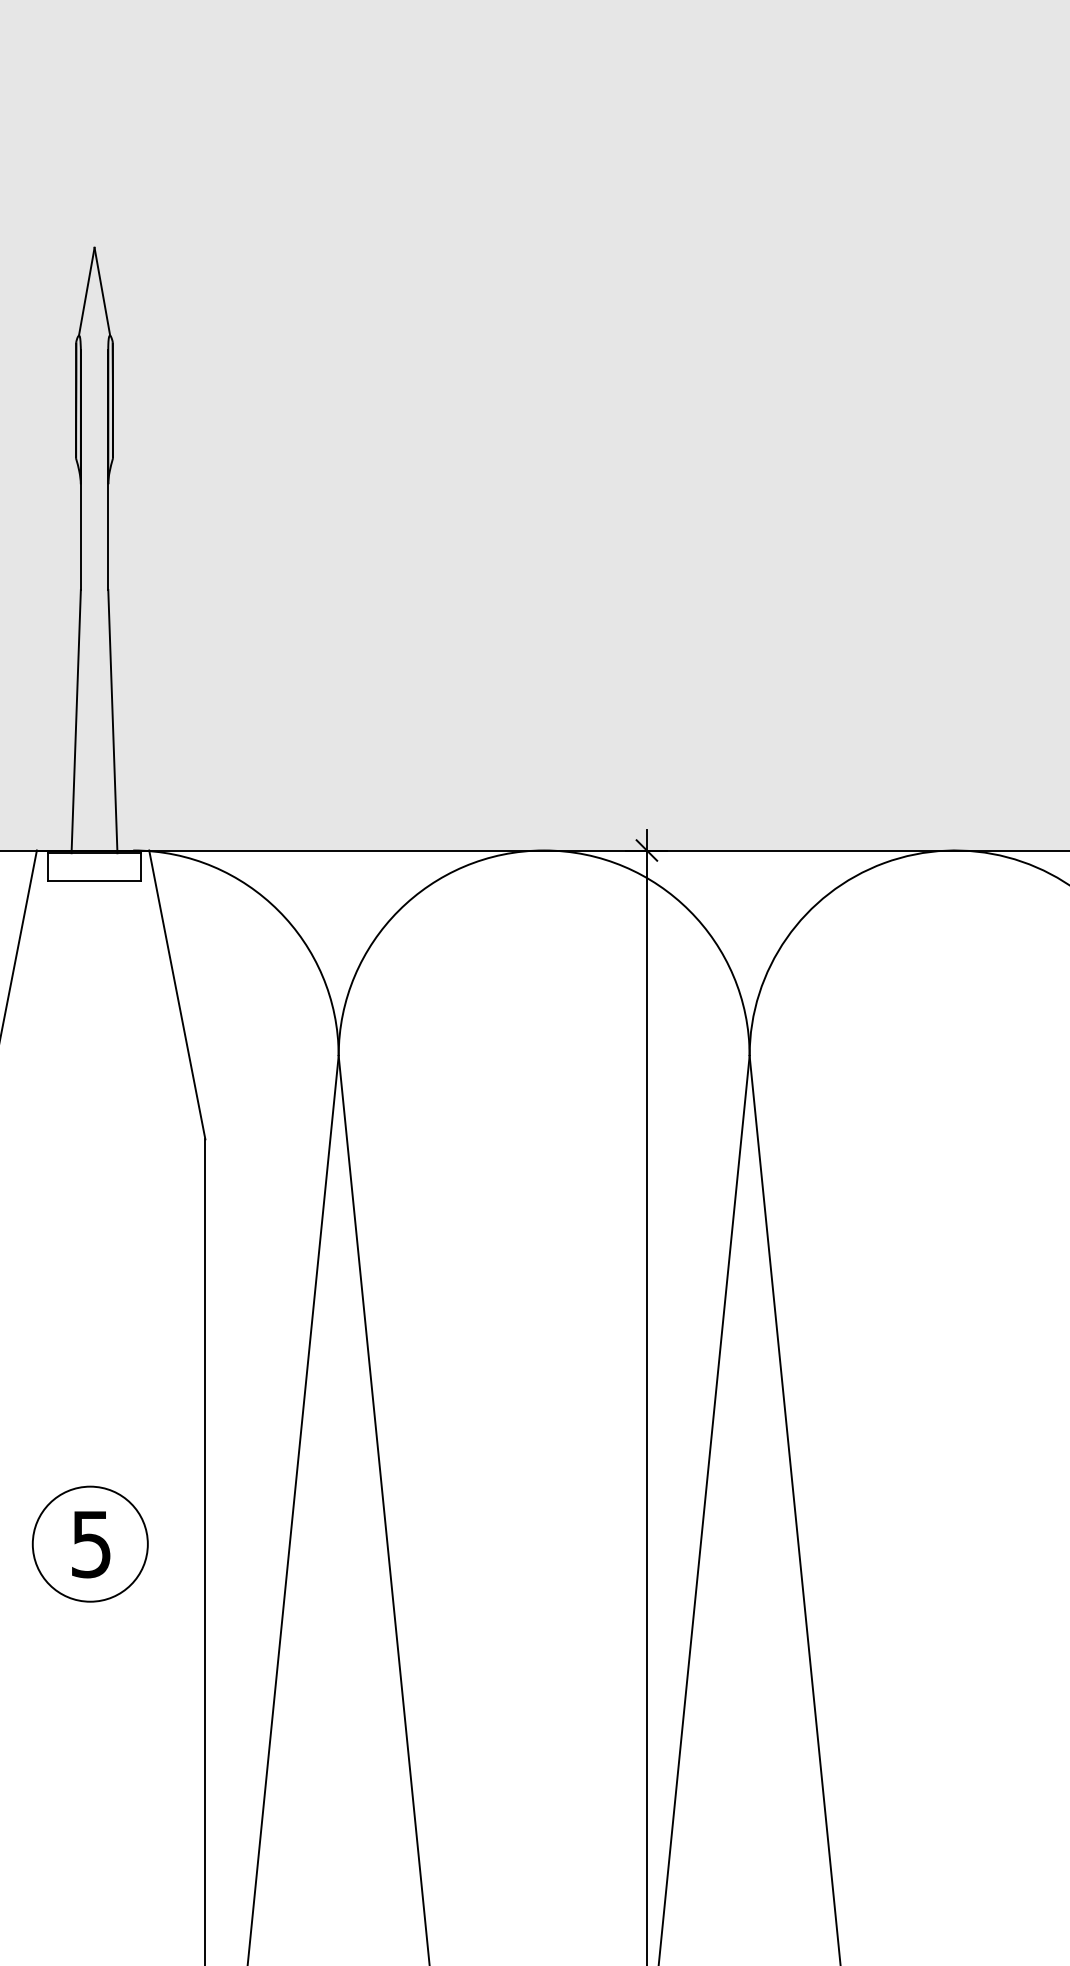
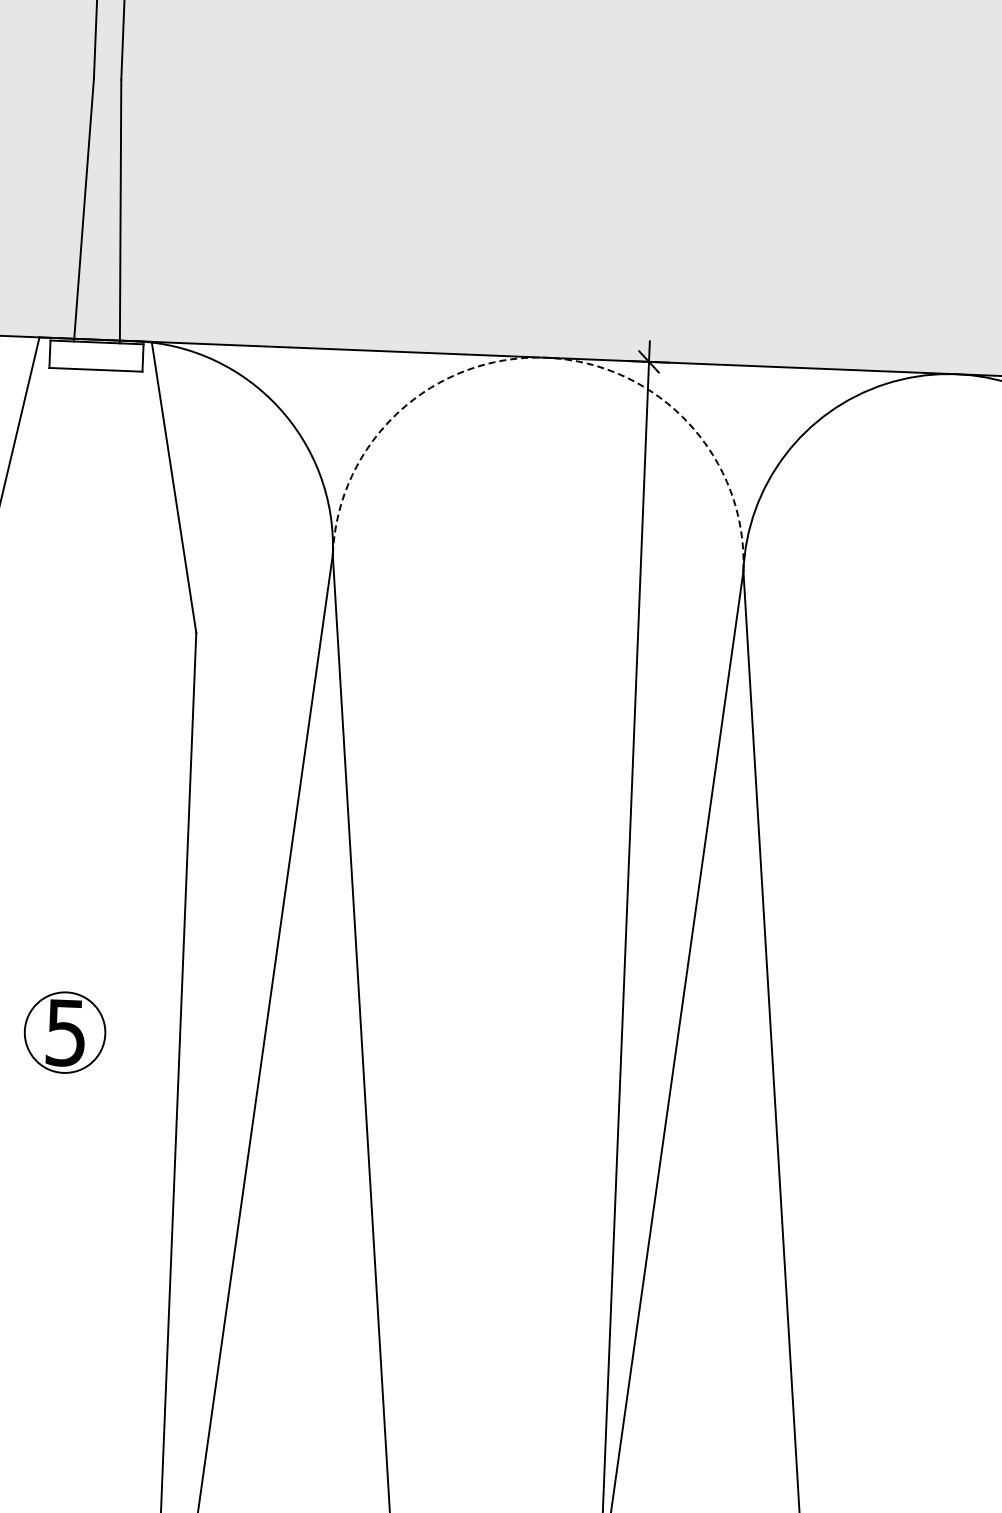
arc: (544, 850) -> (546, 357), solid -> dashed
circle: (89, 1543) -> (64, 1031), size x0.7

